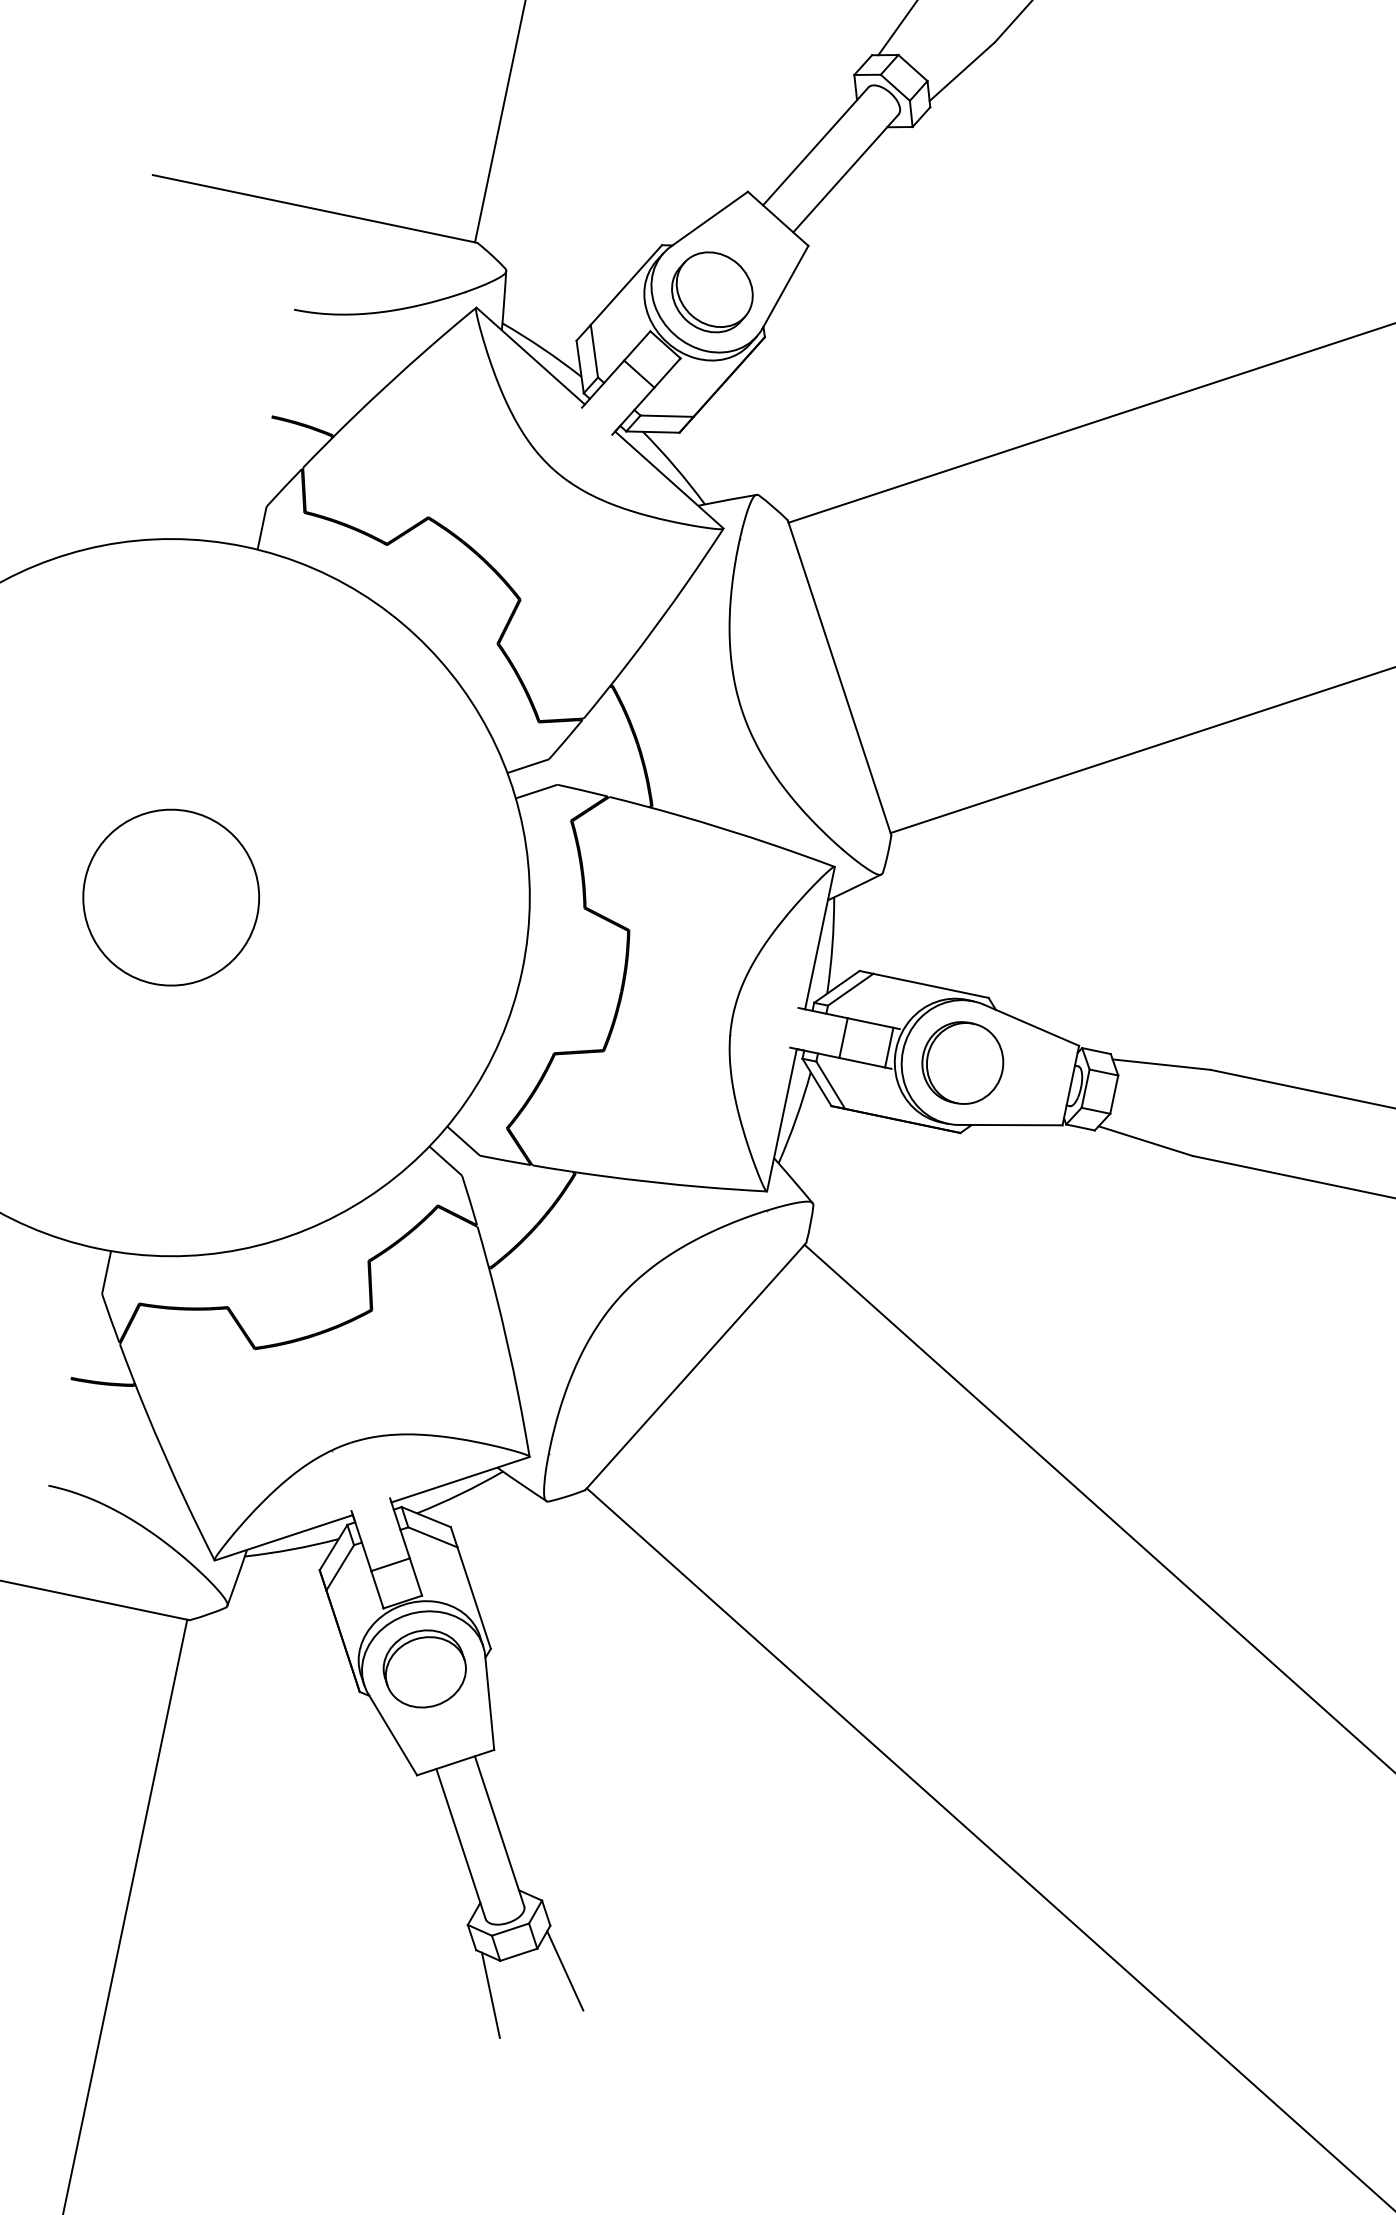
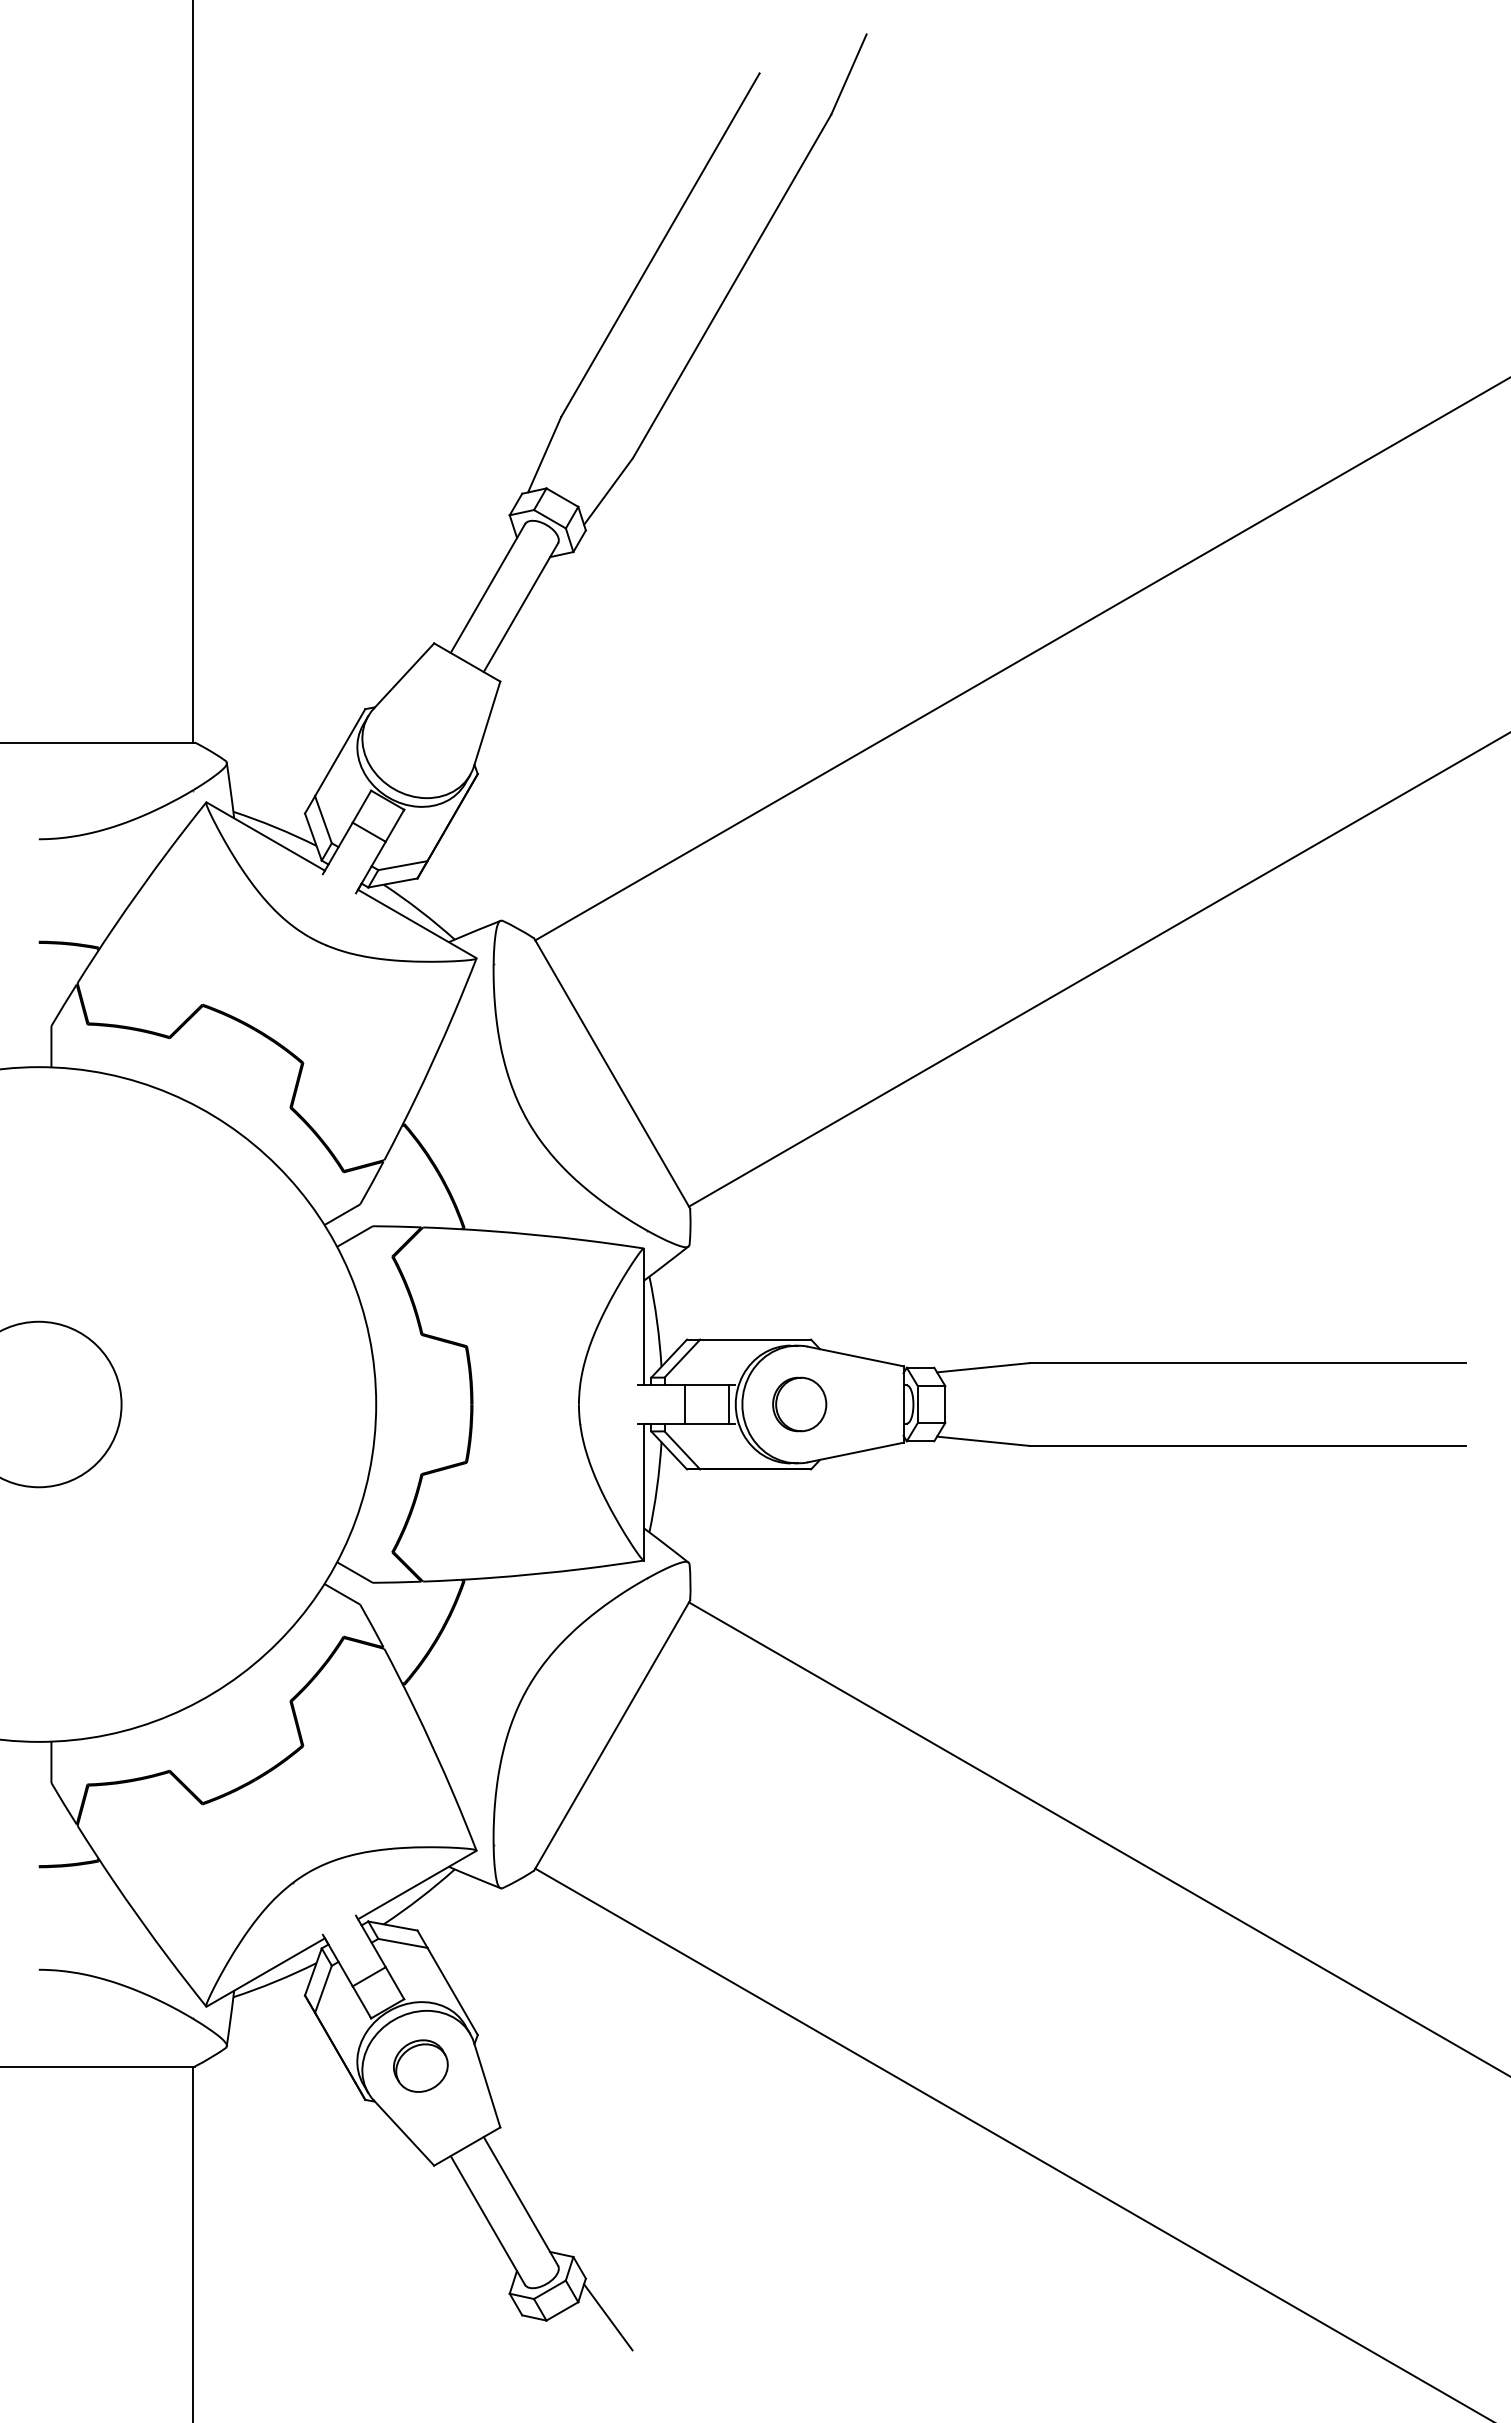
part: (712, 291) -> (420, 742), removed
part: (962, 1062) -> (799, 1404), size x0.7
part: (424, 1668) -> (420, 2065), size x0.7
line: (491, 1994) -> (544, 2353), removed

